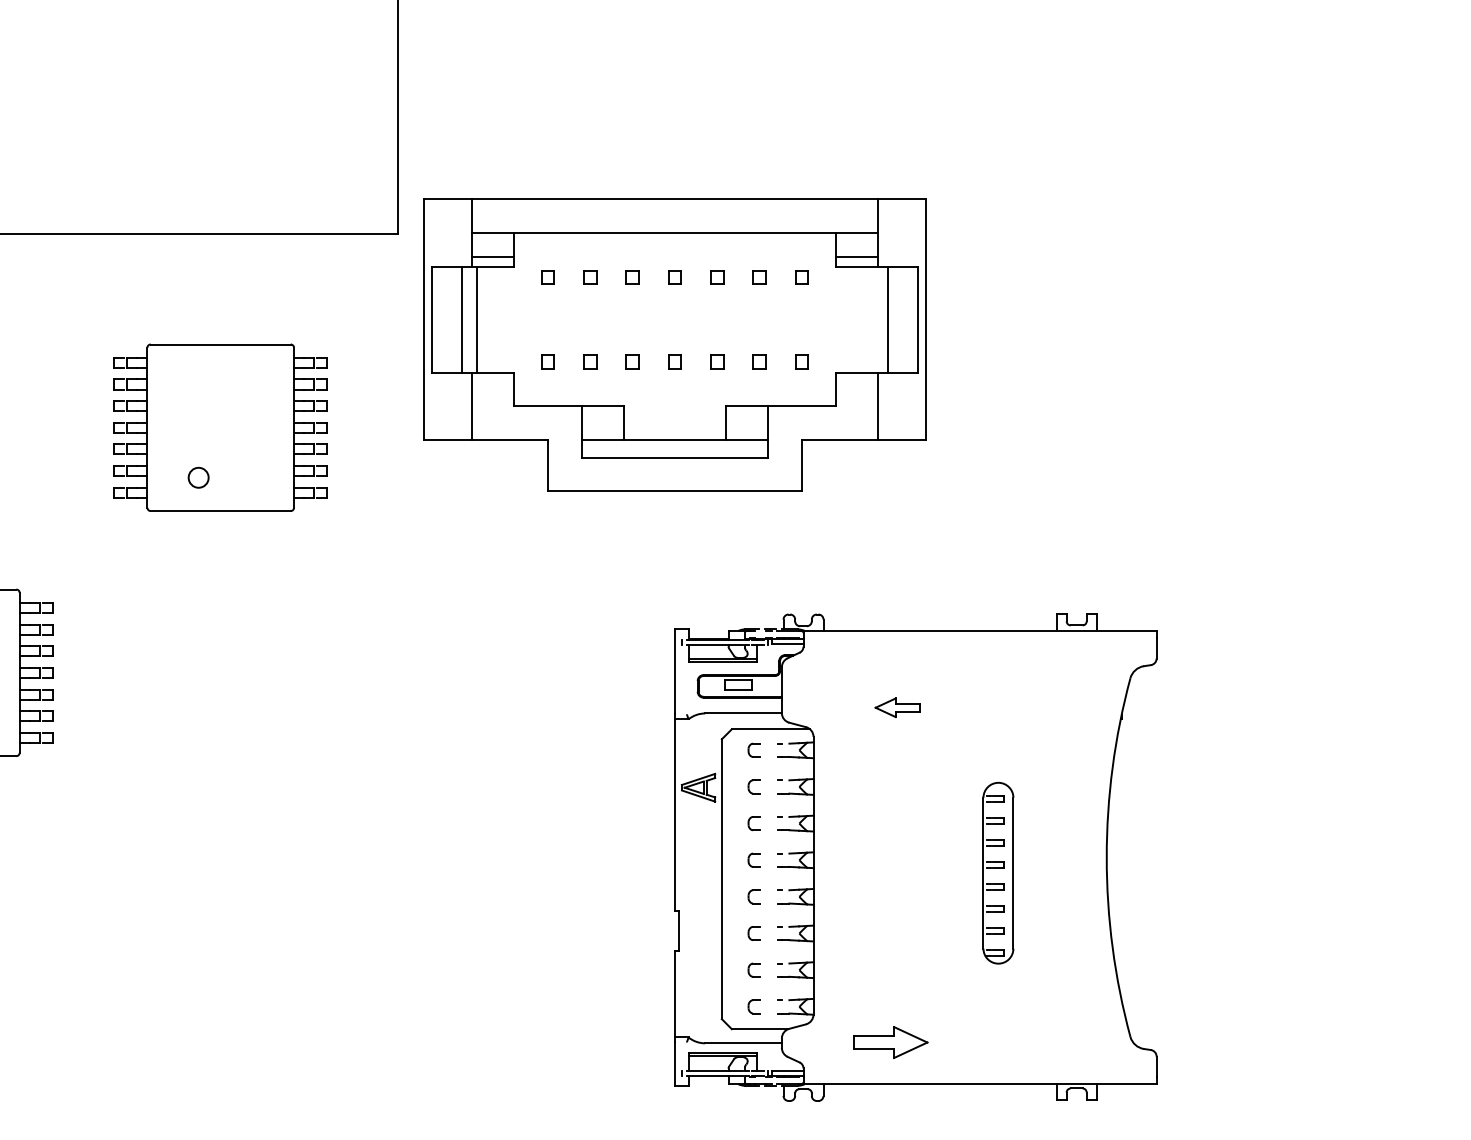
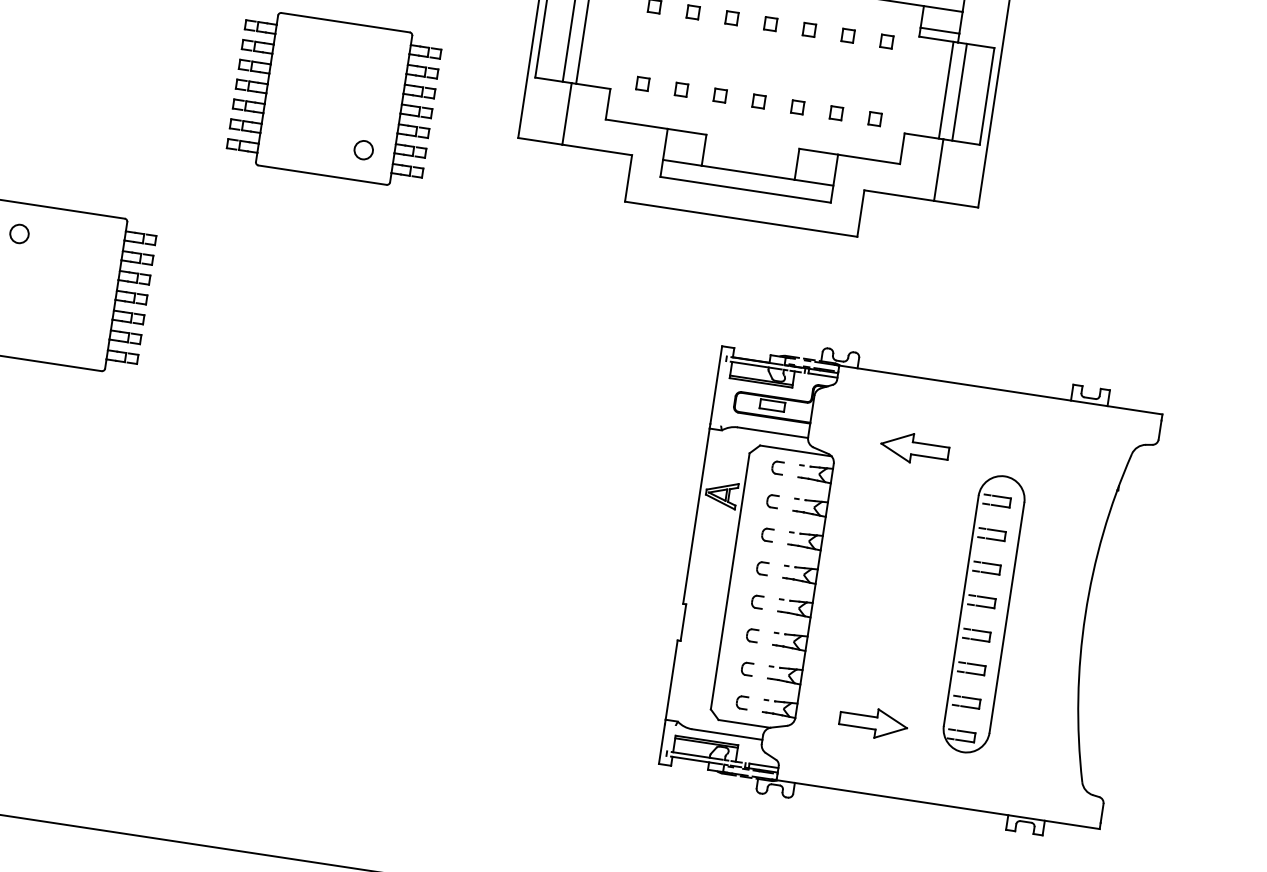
line: (873, 319) -> (946, 90), added
circle: (198, 477) -> (363, 149), moved
part: (897, 707) -> (914, 448), size x1.67
part: (998, 872) -> (984, 613), size x1.67
part: (890, 1042) -> (873, 723), moved

